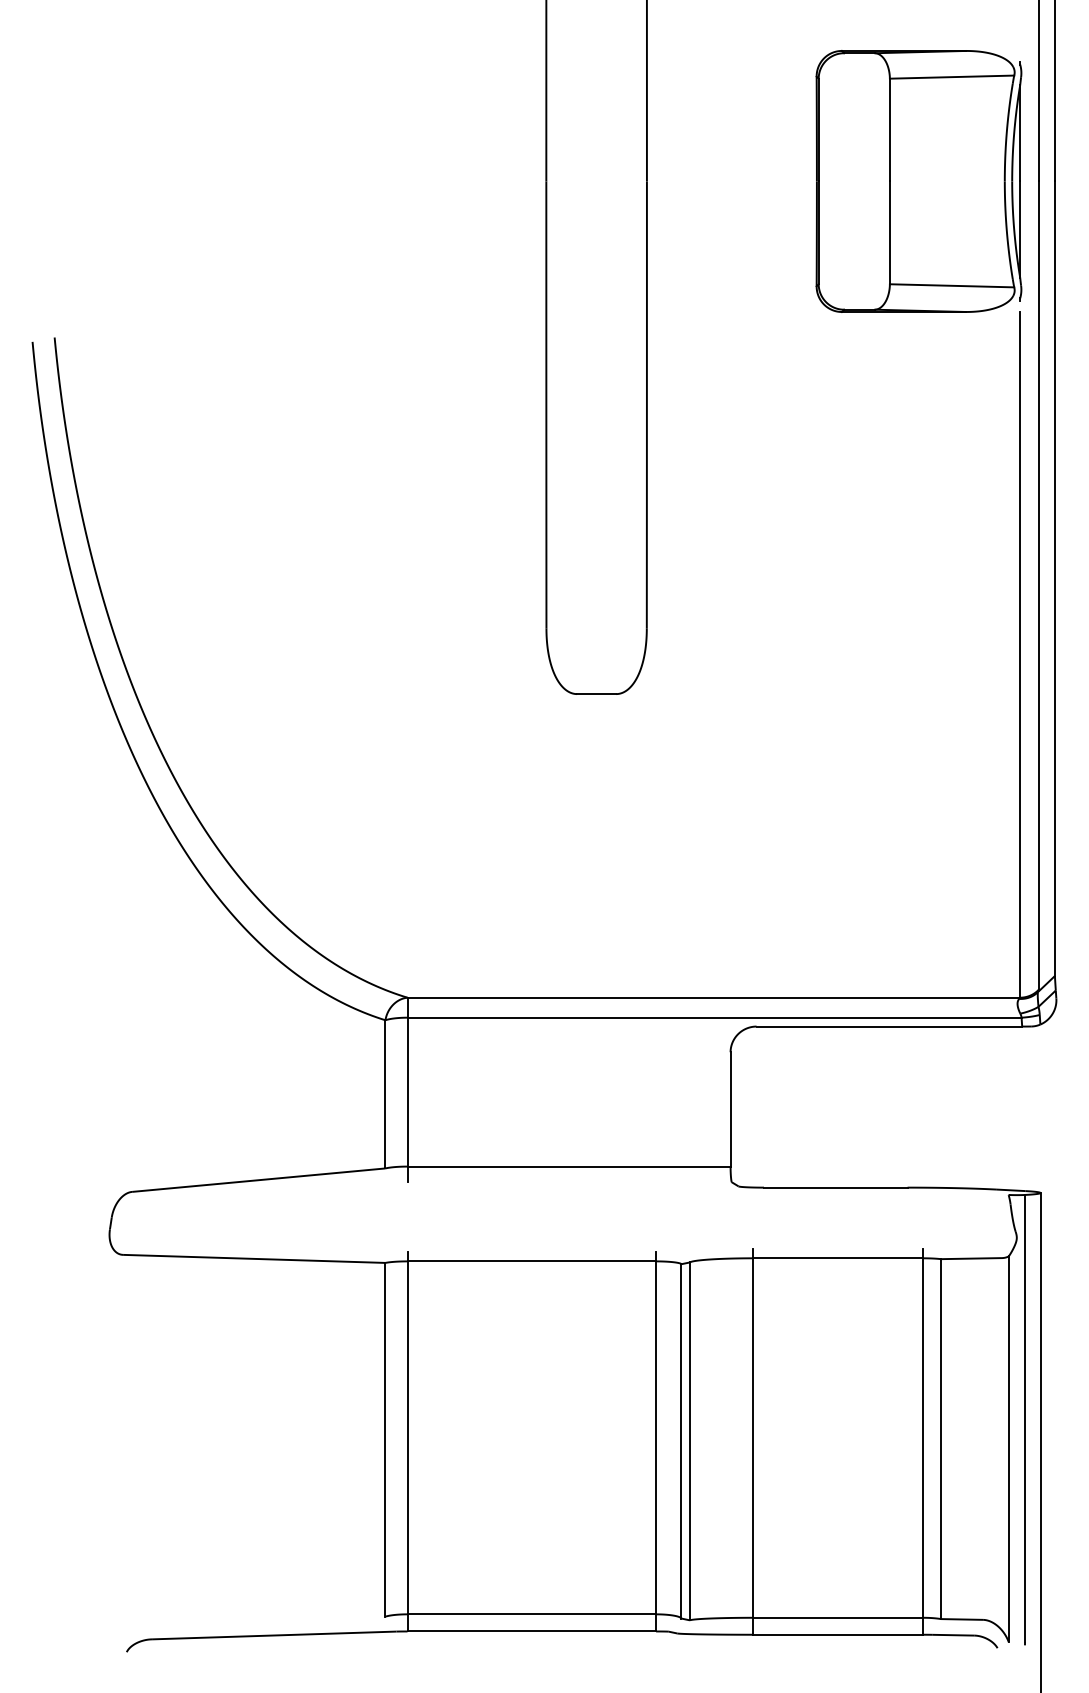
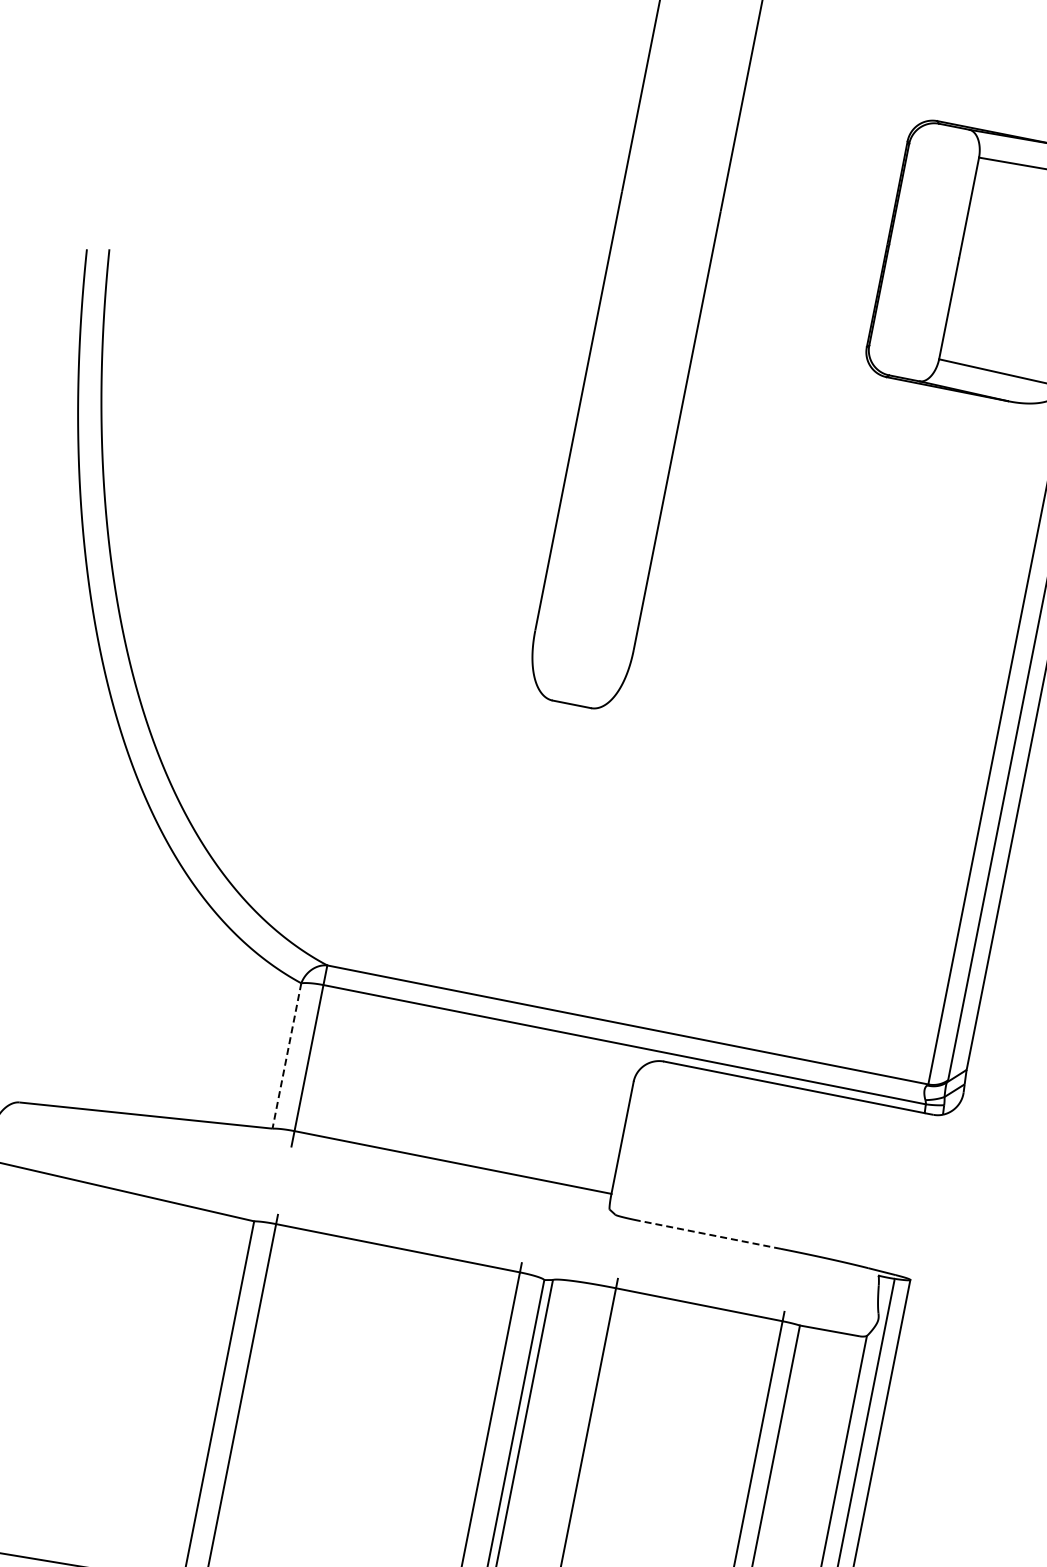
line: (385, 1094) -> (286, 1056), solid -> dashed
line: (835, 1187) -> (710, 1234), solid -> dashed

